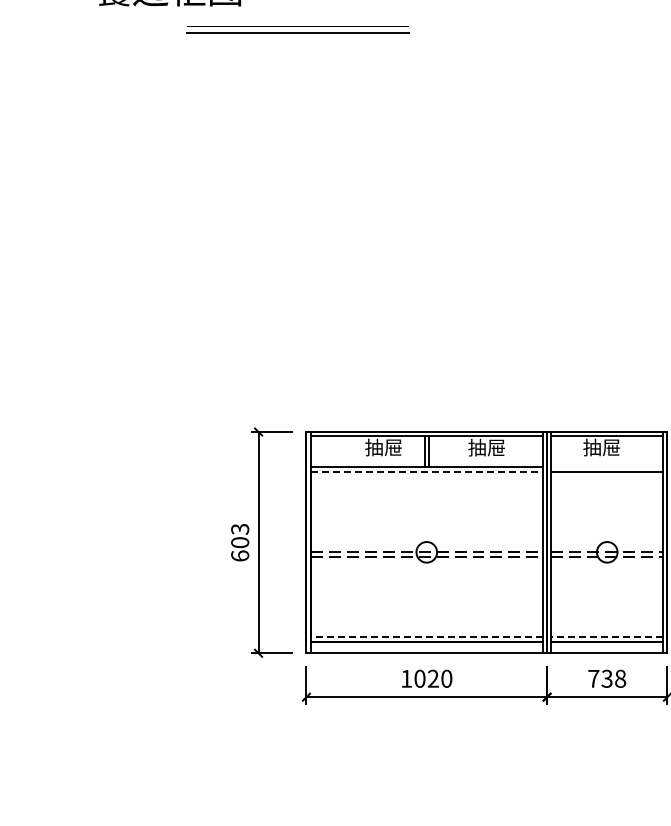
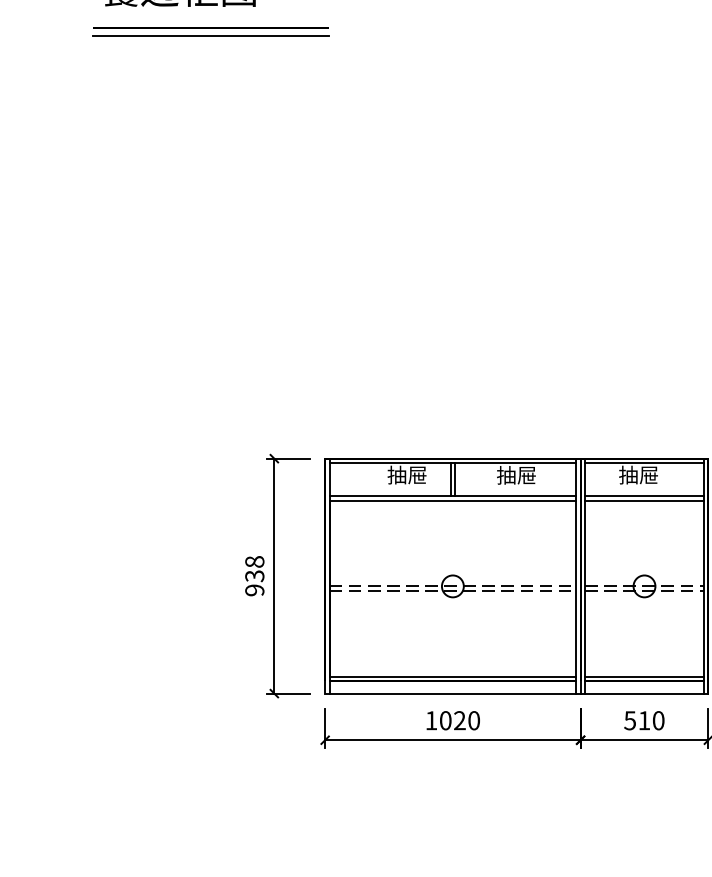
part: (297, 29) -> (210, 31), moved
line: (607, 467) -> (644, 496), added
line: (427, 471) -> (453, 500), dashed -> solid
text: (240, 542) -> (255, 575), 603 -> 938
line: (426, 637) -> (452, 676), dashed -> solid
line: (607, 637) -> (644, 676), dashed -> solid
text: (607, 678) -> (644, 720), 738 -> 510

